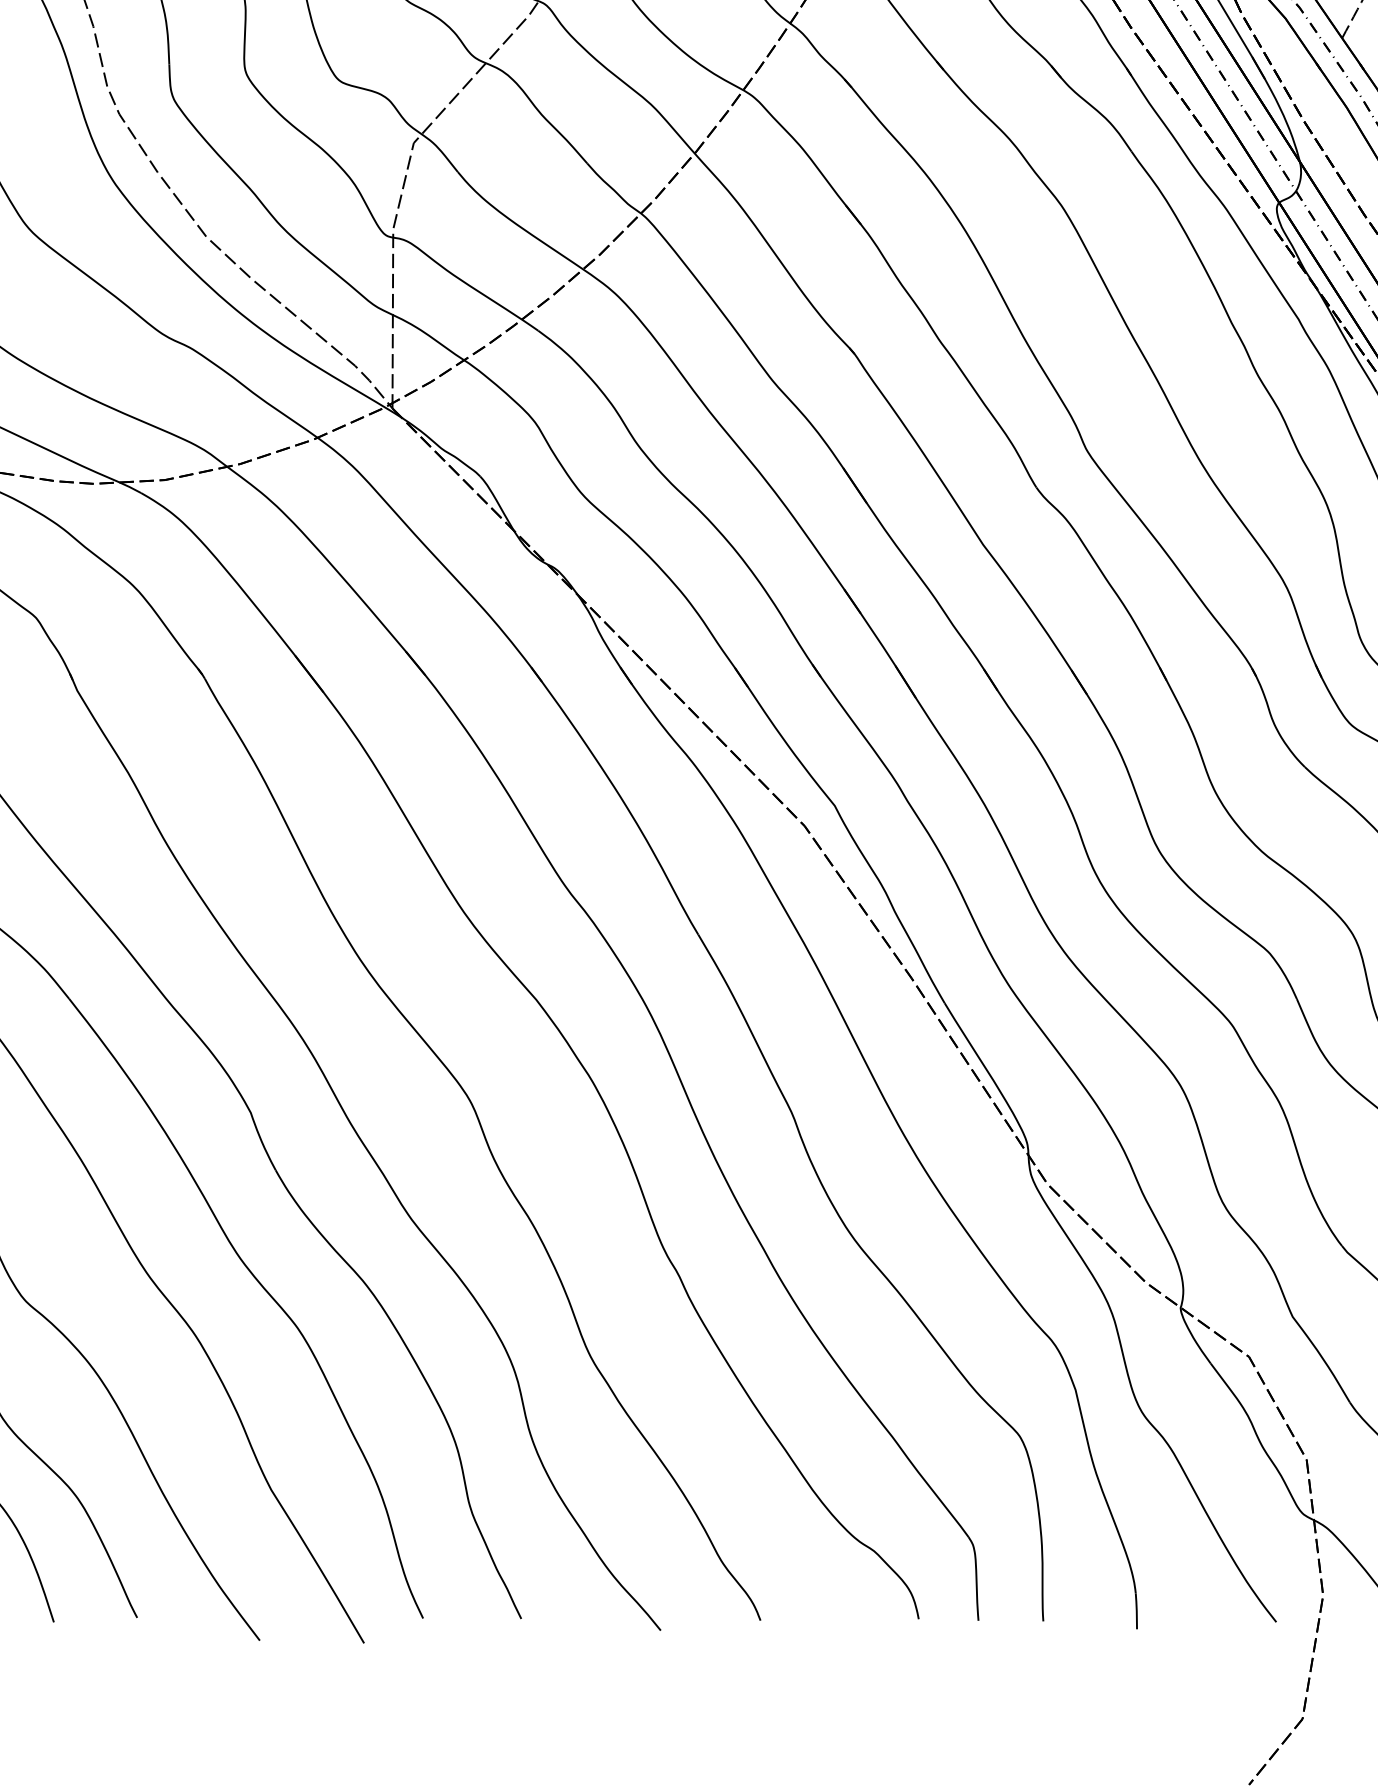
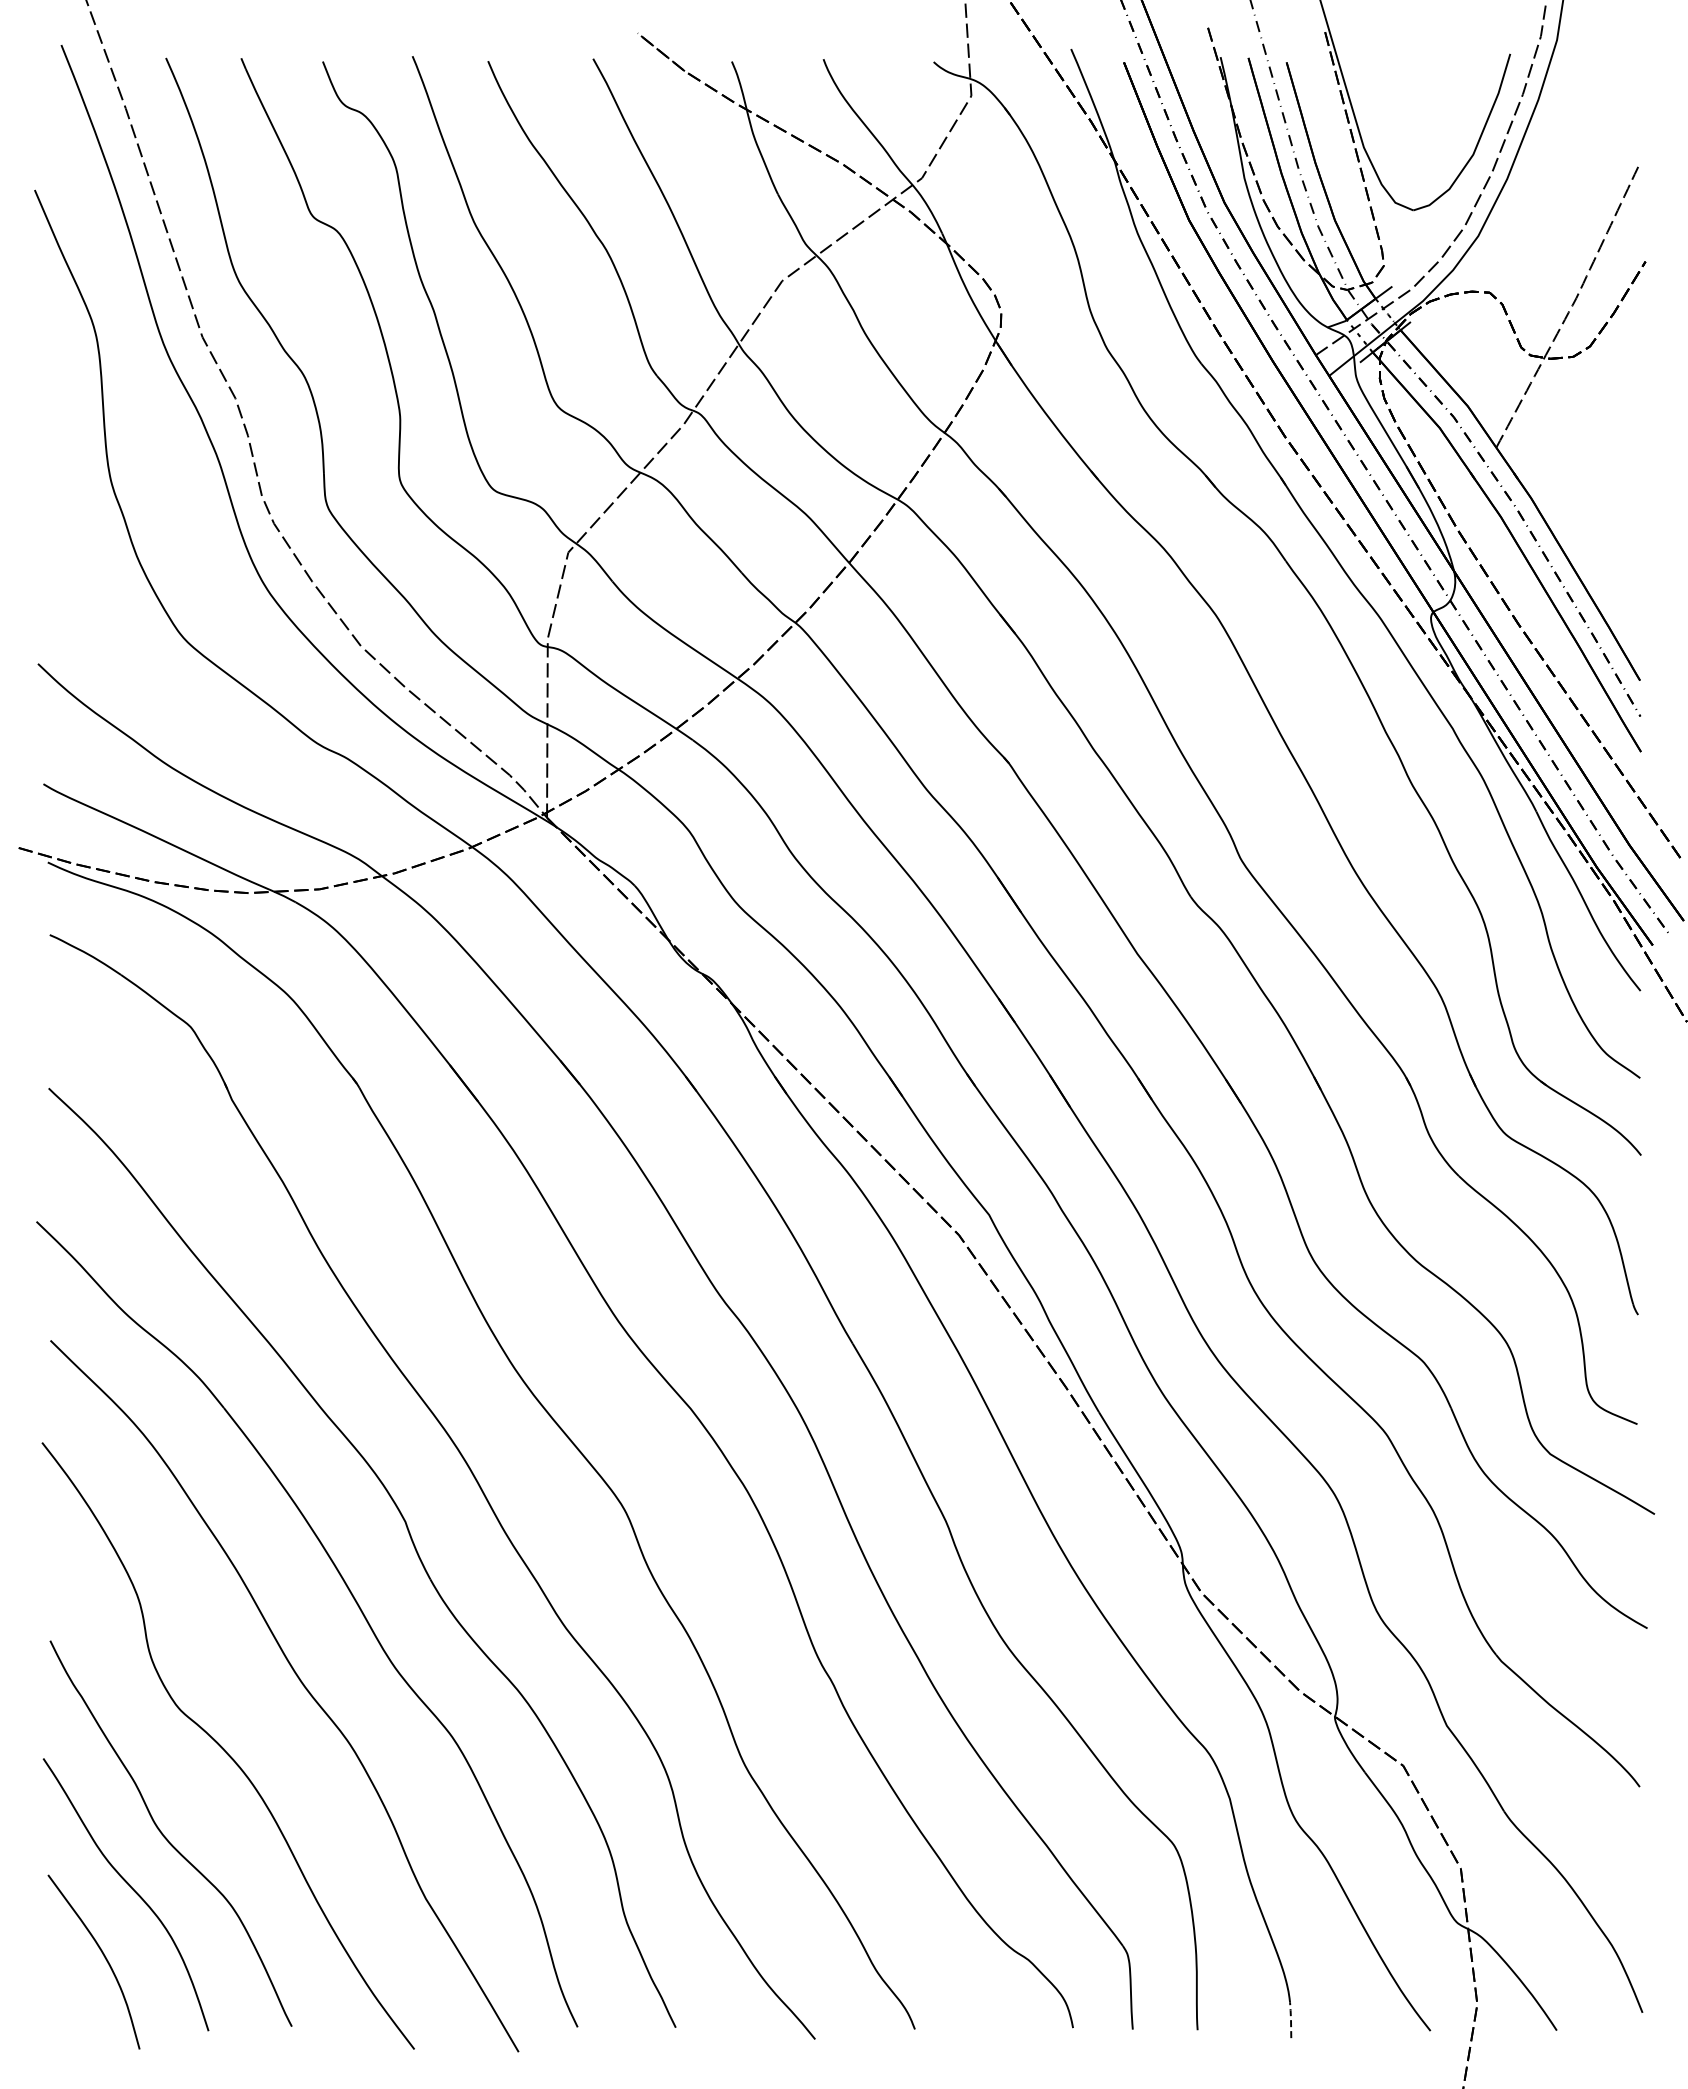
line: (1137, 1610) -> (1291, 2019), solid -> dashed

